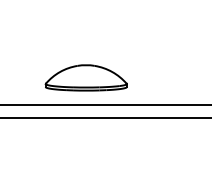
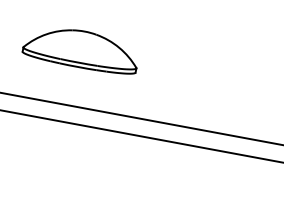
part: (85, 77) -> (80, 48), moved

